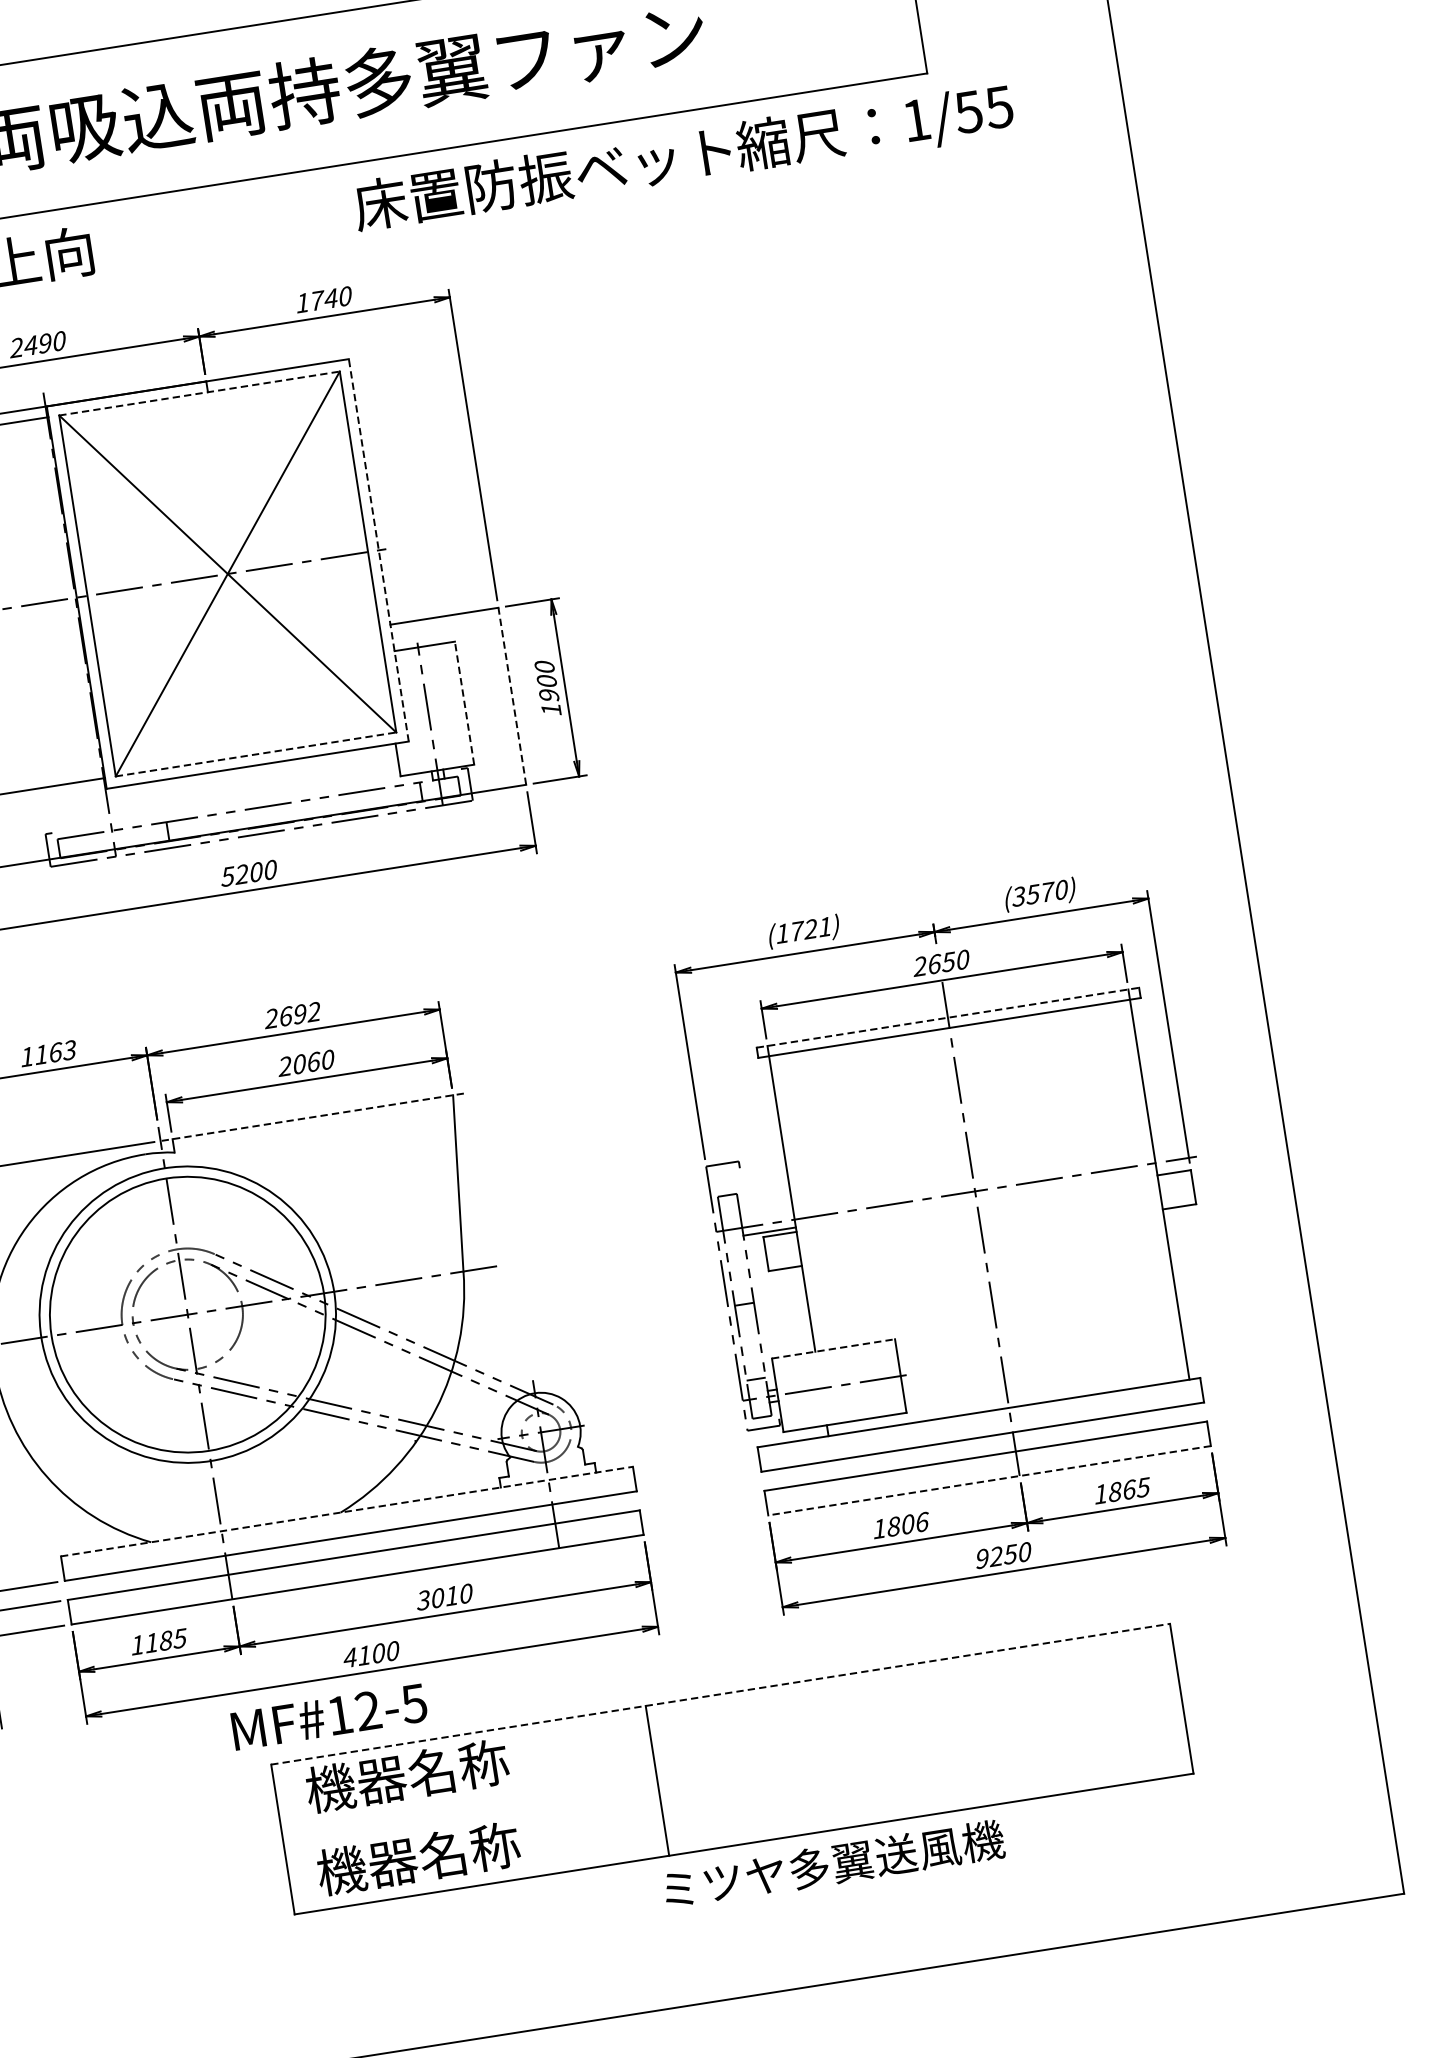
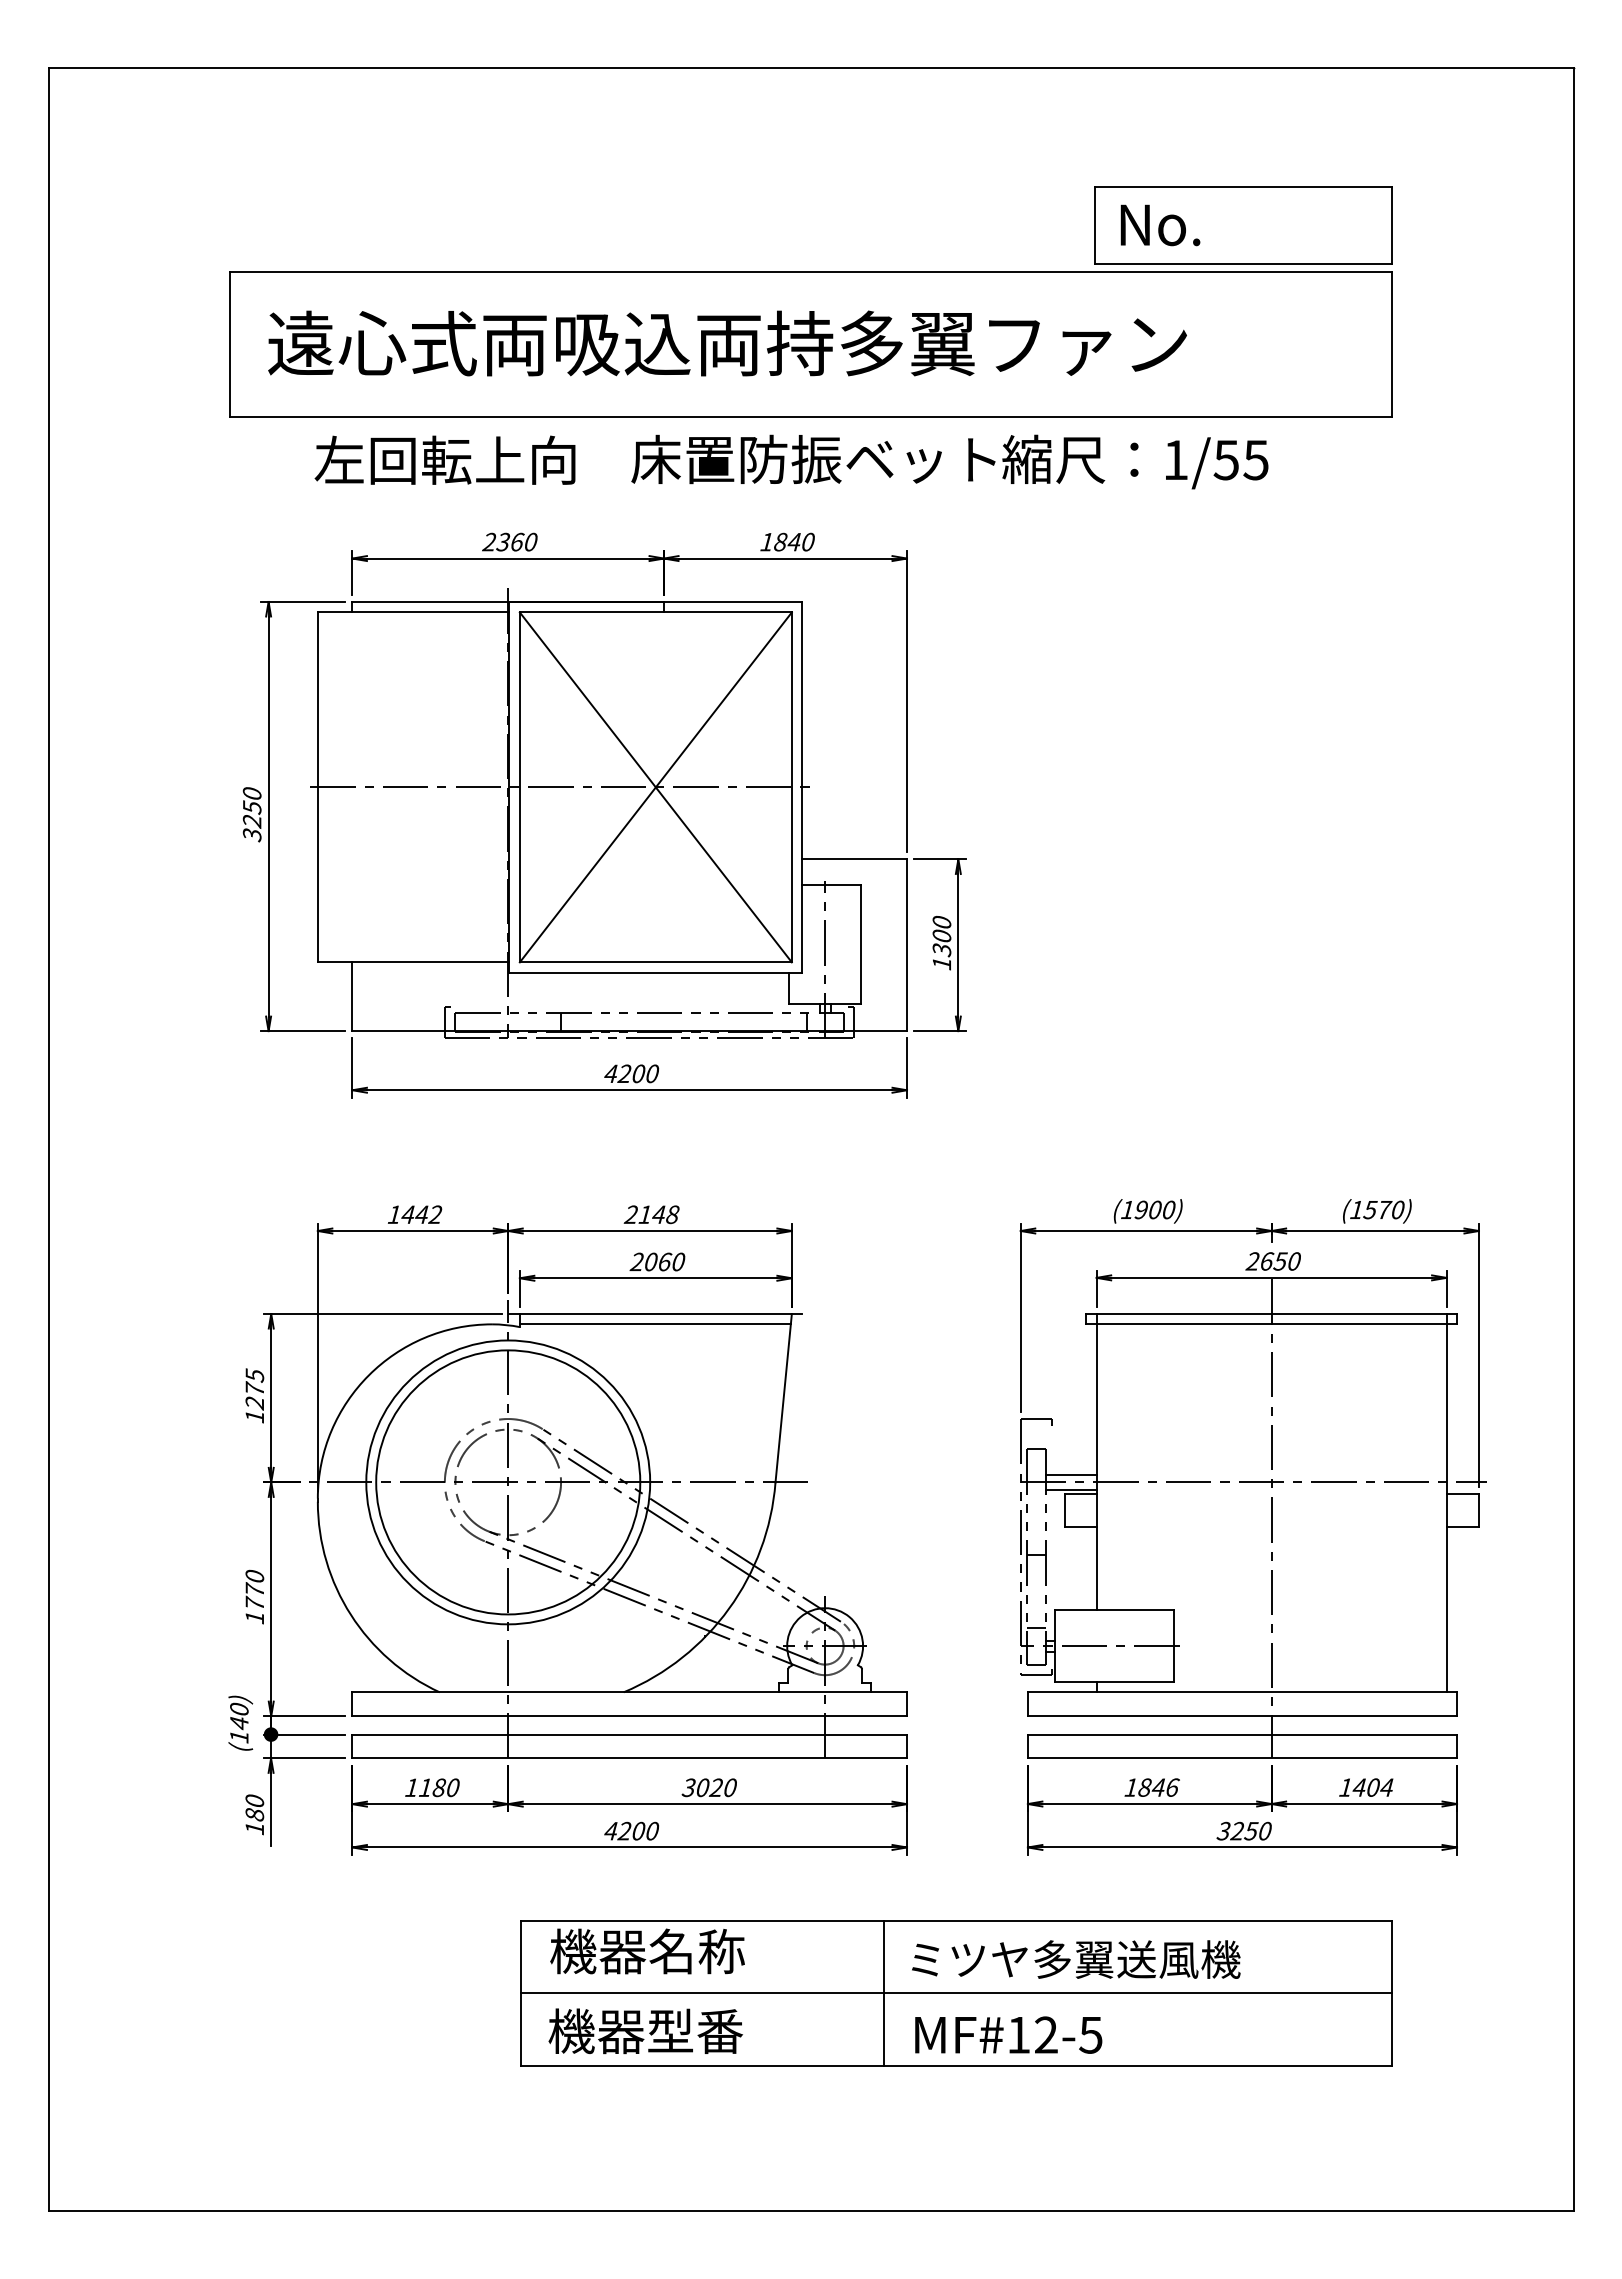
text: (683, 158) -> (949, 461), moved
text: (317, 300) -> (781, 541), 1740 -> 1840
text: (38, 343) -> (510, 541), 2490 -> 2360
line: (199, 393) -> (655, 612), dashed -> solid
line: (378, 549) -> (802, 786), dashed -> solid
text: (549, 695) -> (942, 950), 1900 -> 1300
line: (511, 696) -> (906, 945), dashed -> solid
line: (464, 702) -> (860, 944), dashed -> solid
line: (255, 754) -> (655, 962), dashed -> solid
text: (227, 876) -> (610, 1073), 5200 -> 4200
text: (1018, 896) -> (1356, 1209), (3570) -> (1570)
text: (810, 928) -> (1154, 1209), (1721) -> (1900)
text: (299, 1014) -> (658, 1214), 2692 -> 2148
line: (948, 1018) -> (1272, 1314), dashed -> solid
text: (55, 1052) -> (421, 1214), 1163 -> 1442
line: (312, 1117) -> (655, 1314), dashed -> solid
line: (312, 1127) -> (654, 1323), added
line: (766, 1215) -> (1070, 1474), added
line: (833, 1348) -> (1114, 1610), dashed -> solid
line: (989, 1480) -> (1242, 1758), dashed -> solid
text: (1129, 1489) -> (1373, 1787), 1865 -> 1404
line: (347, 1511) -> (630, 1692), dashed -> solid
text: (907, 1524) -> (1158, 1787), 1806 -> 1846
text: (981, 1559) -> (1223, 1831), 9250 -> 3250
text: (450, 1595) -> (715, 1787), 3010 -> 3020
text: (179, 1638) -> (452, 1787), 1185 -> 1180
text: (363, 1654) -> (624, 1830), 4100 -> 4200
line: (720, 1694) -> (956, 1920), dashed -> solid
text: (329, 1716) -> (1008, 2034), moved
line: (731, 1769) -> (955, 1993), added
text: (469, 1850) -> (695, 2031), 機器名称 -> 機器型番
text: (834, 1864) -> (1076, 1959), moved

